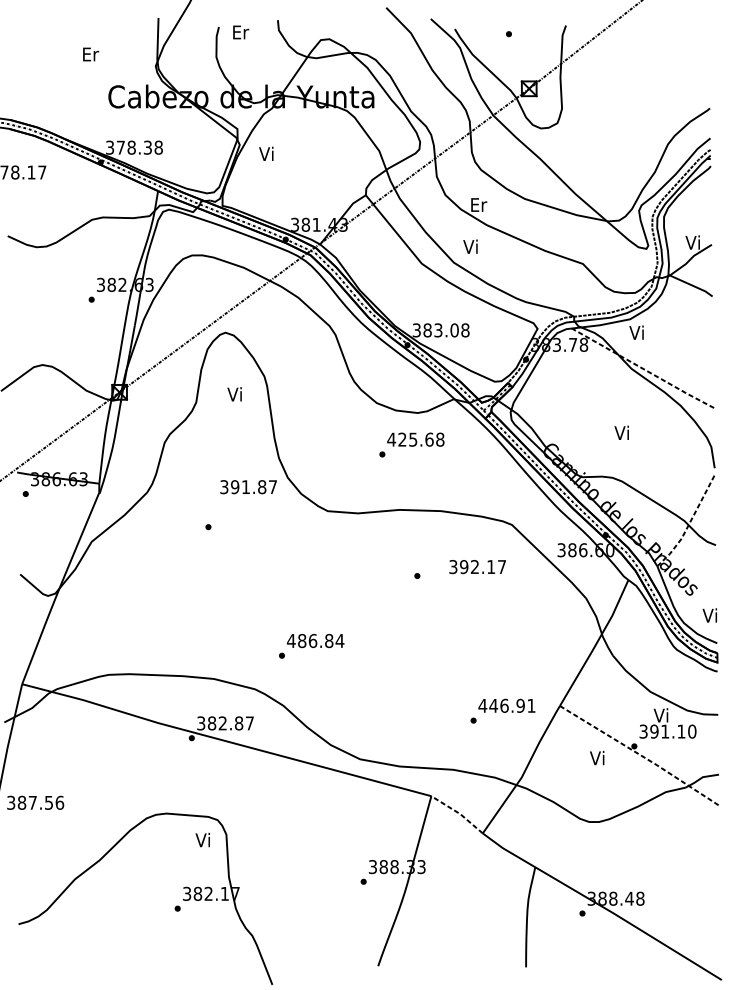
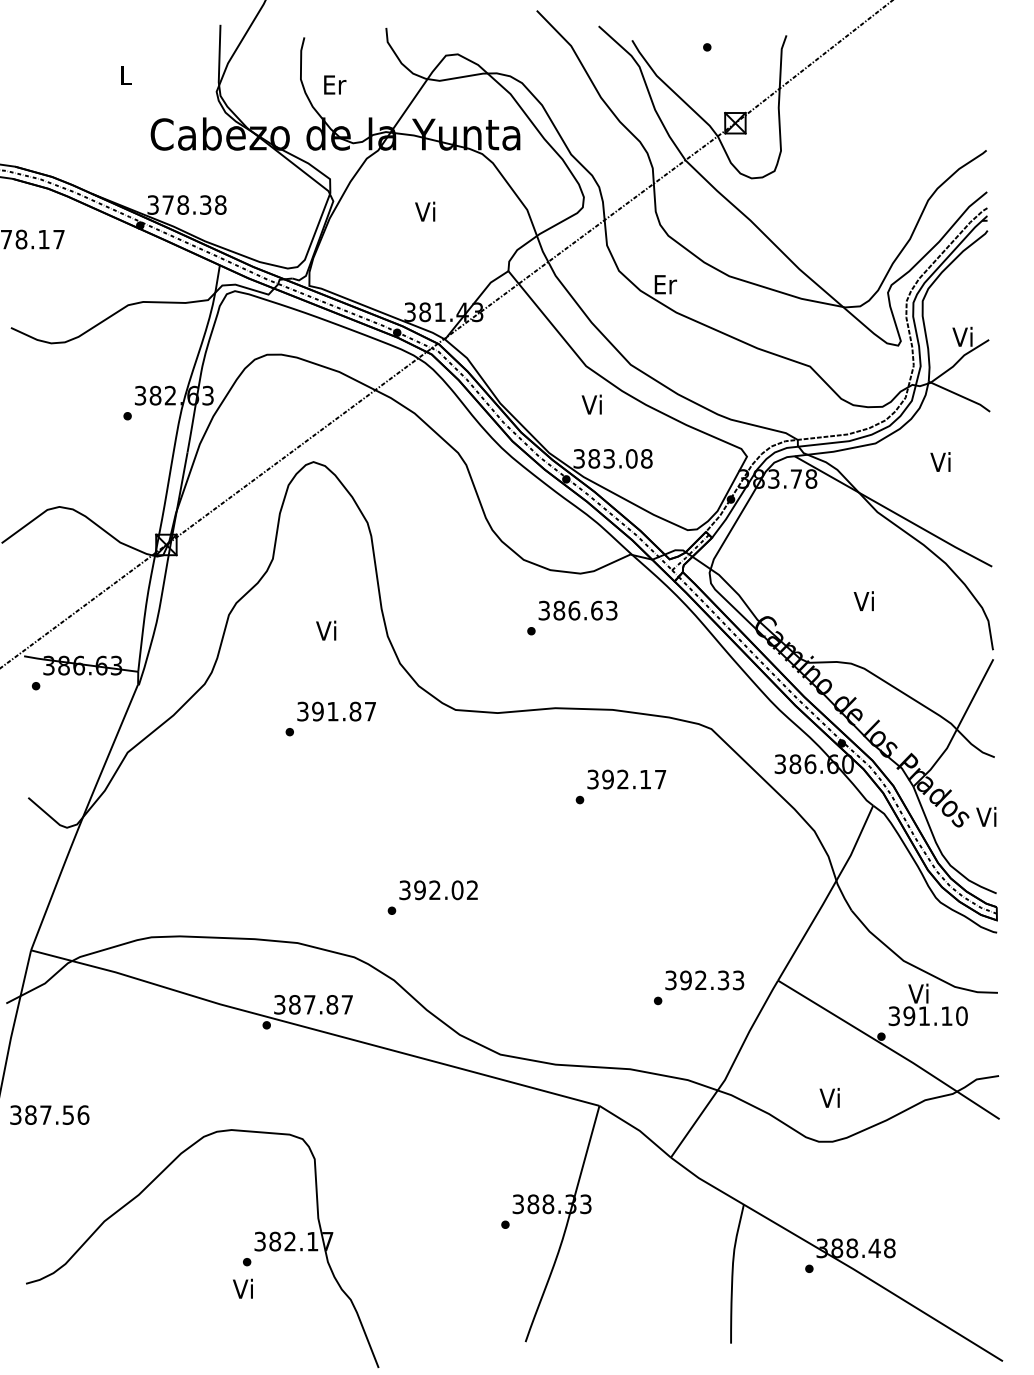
text: (241, 32) -> (335, 84), moved
text: (90, 54) -> (126, 75), Er -> L
text: (266, 153) -> (425, 211), moved
text: (470, 246) -> (591, 404), moved
text: (636, 332) -> (940, 461), moved
line: (643, 369) -> (893, 512), dashed -> solid
text: (234, 394) -> (326, 630), moved
text: (415, 439) -> (577, 610), 425.68 -> 386.63
text: (248, 487) -> (336, 711), moved
line: (689, 524) -> (957, 728), dashed -> solid
text: (477, 566) -> (626, 779), moved
text: (709, 615) -> (986, 816), moved
text: (315, 641) -> (438, 890), 486.84 -> 392.02
text: (506, 705) -> (704, 980), 446.91 -> 392.33
text: (222, 723) -> (309, 1004), 382.87 -> 387.87
line: (640, 754) -> (890, 1048), dashed -> solid
text: (596, 757) -> (829, 1097), moved
line: (458, 813) -> (637, 1129), dashed -> solid
text: (202, 839) -> (242, 1288), moved

